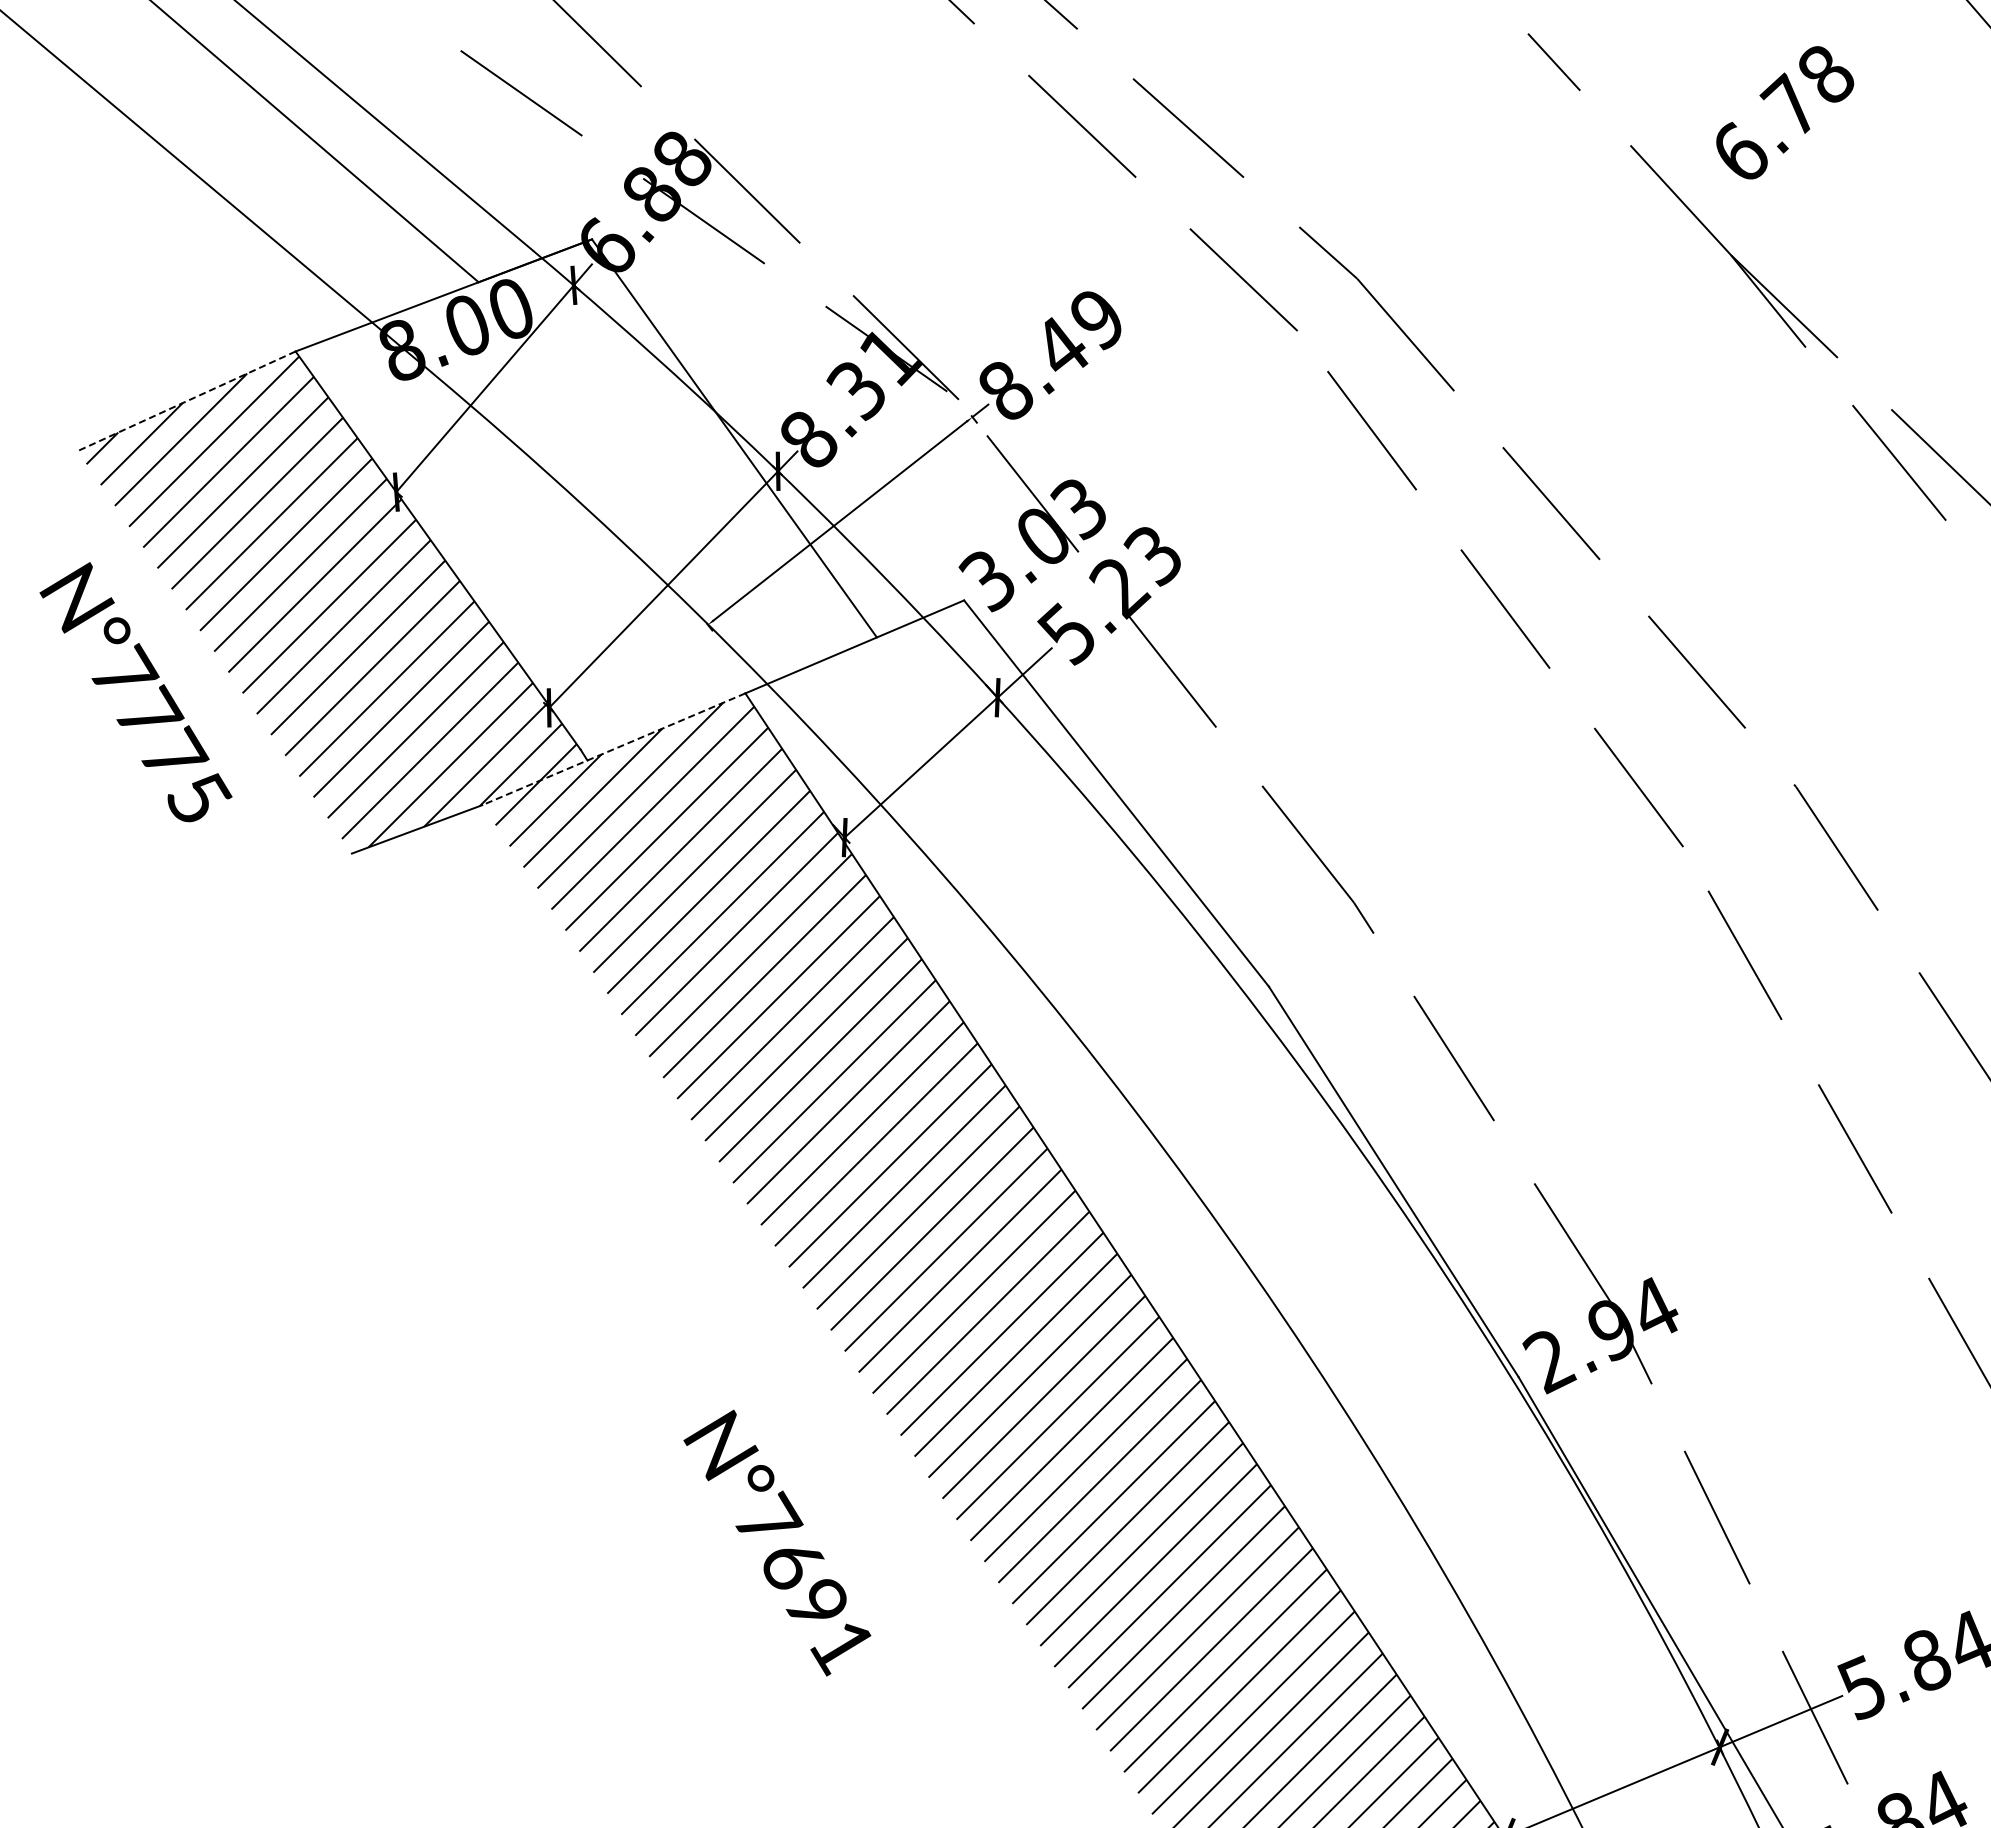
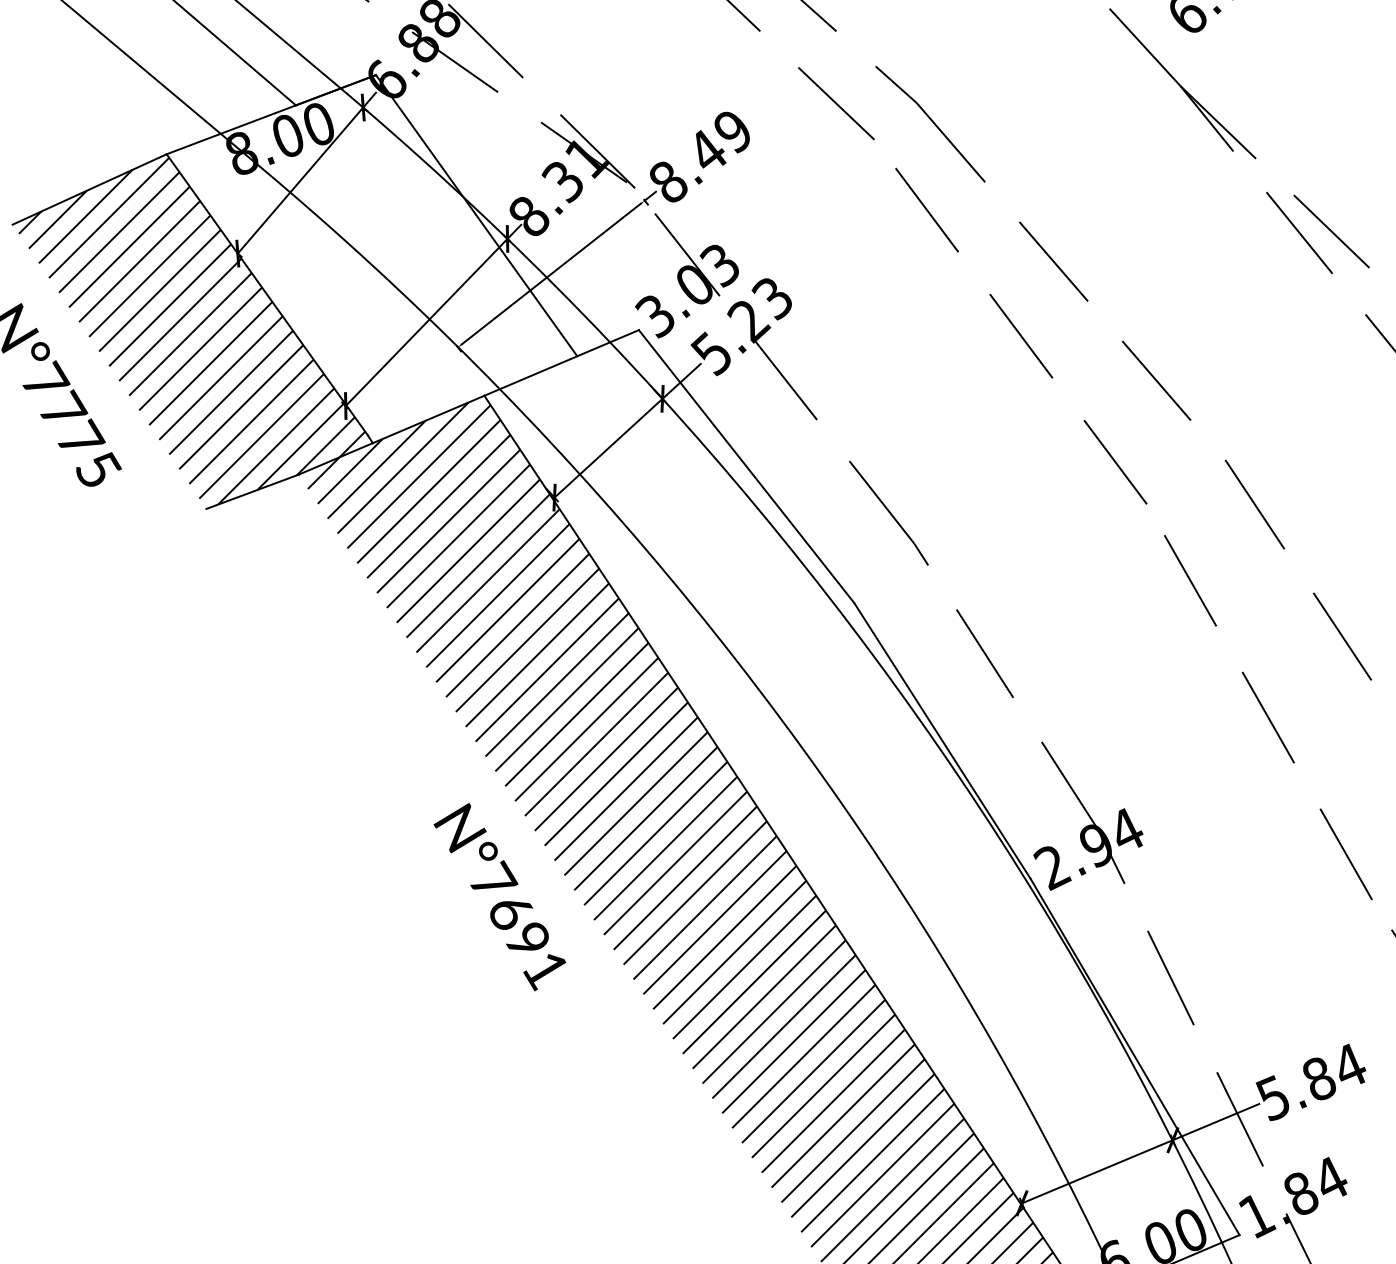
line: (186, 401) -> (89, 189), dashed -> solid
line: (613, 749) -> (391, 435), dashed -> solid
text: (777, 1542) -> (499, 896), moved

